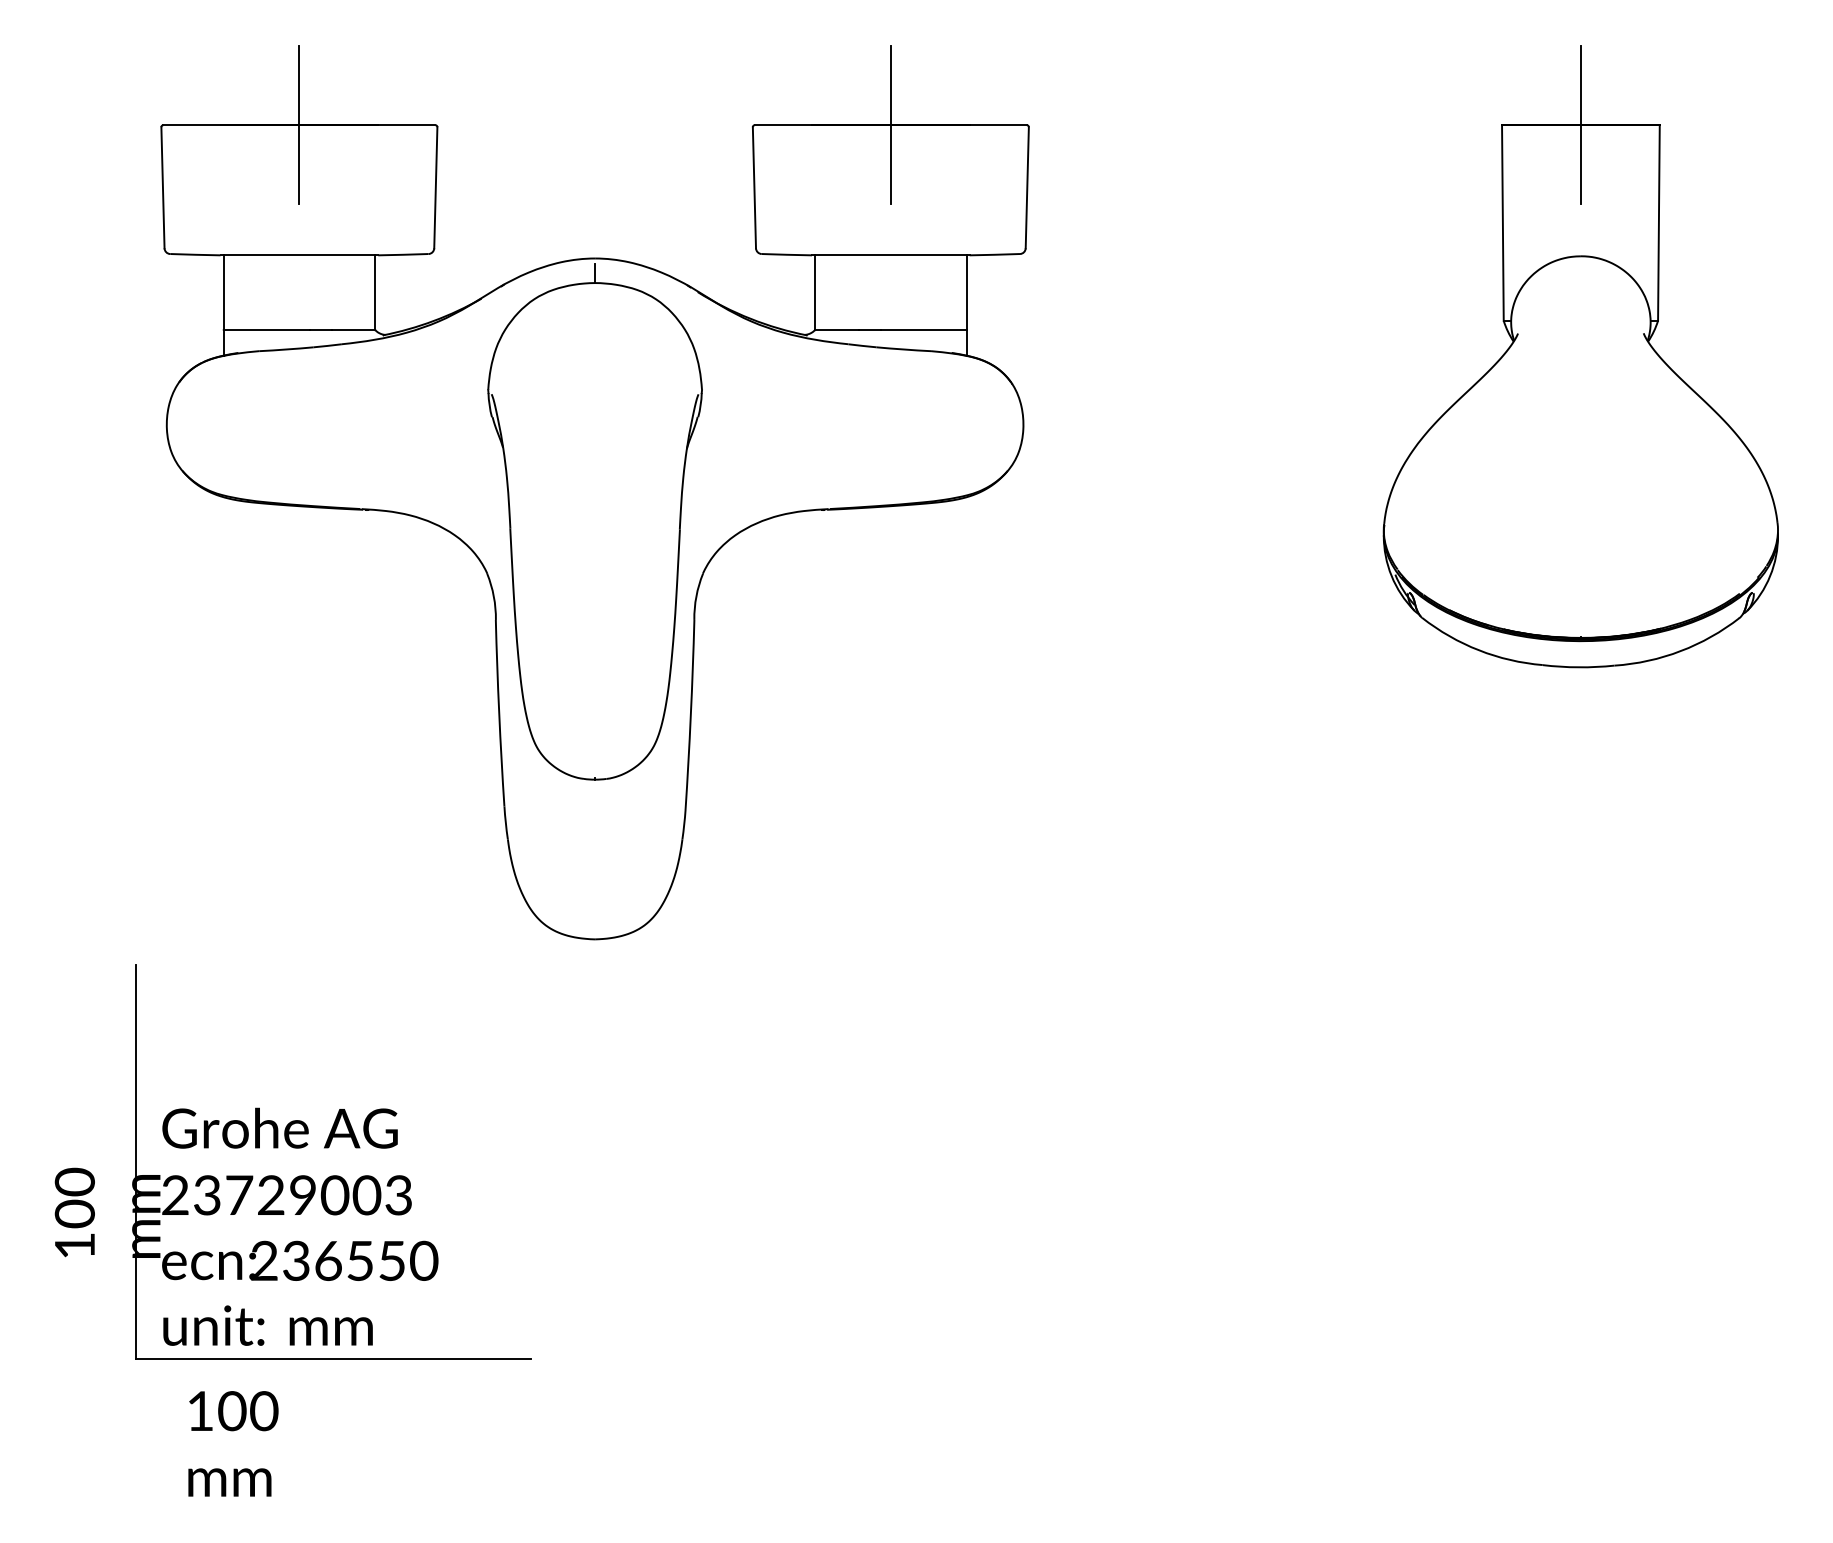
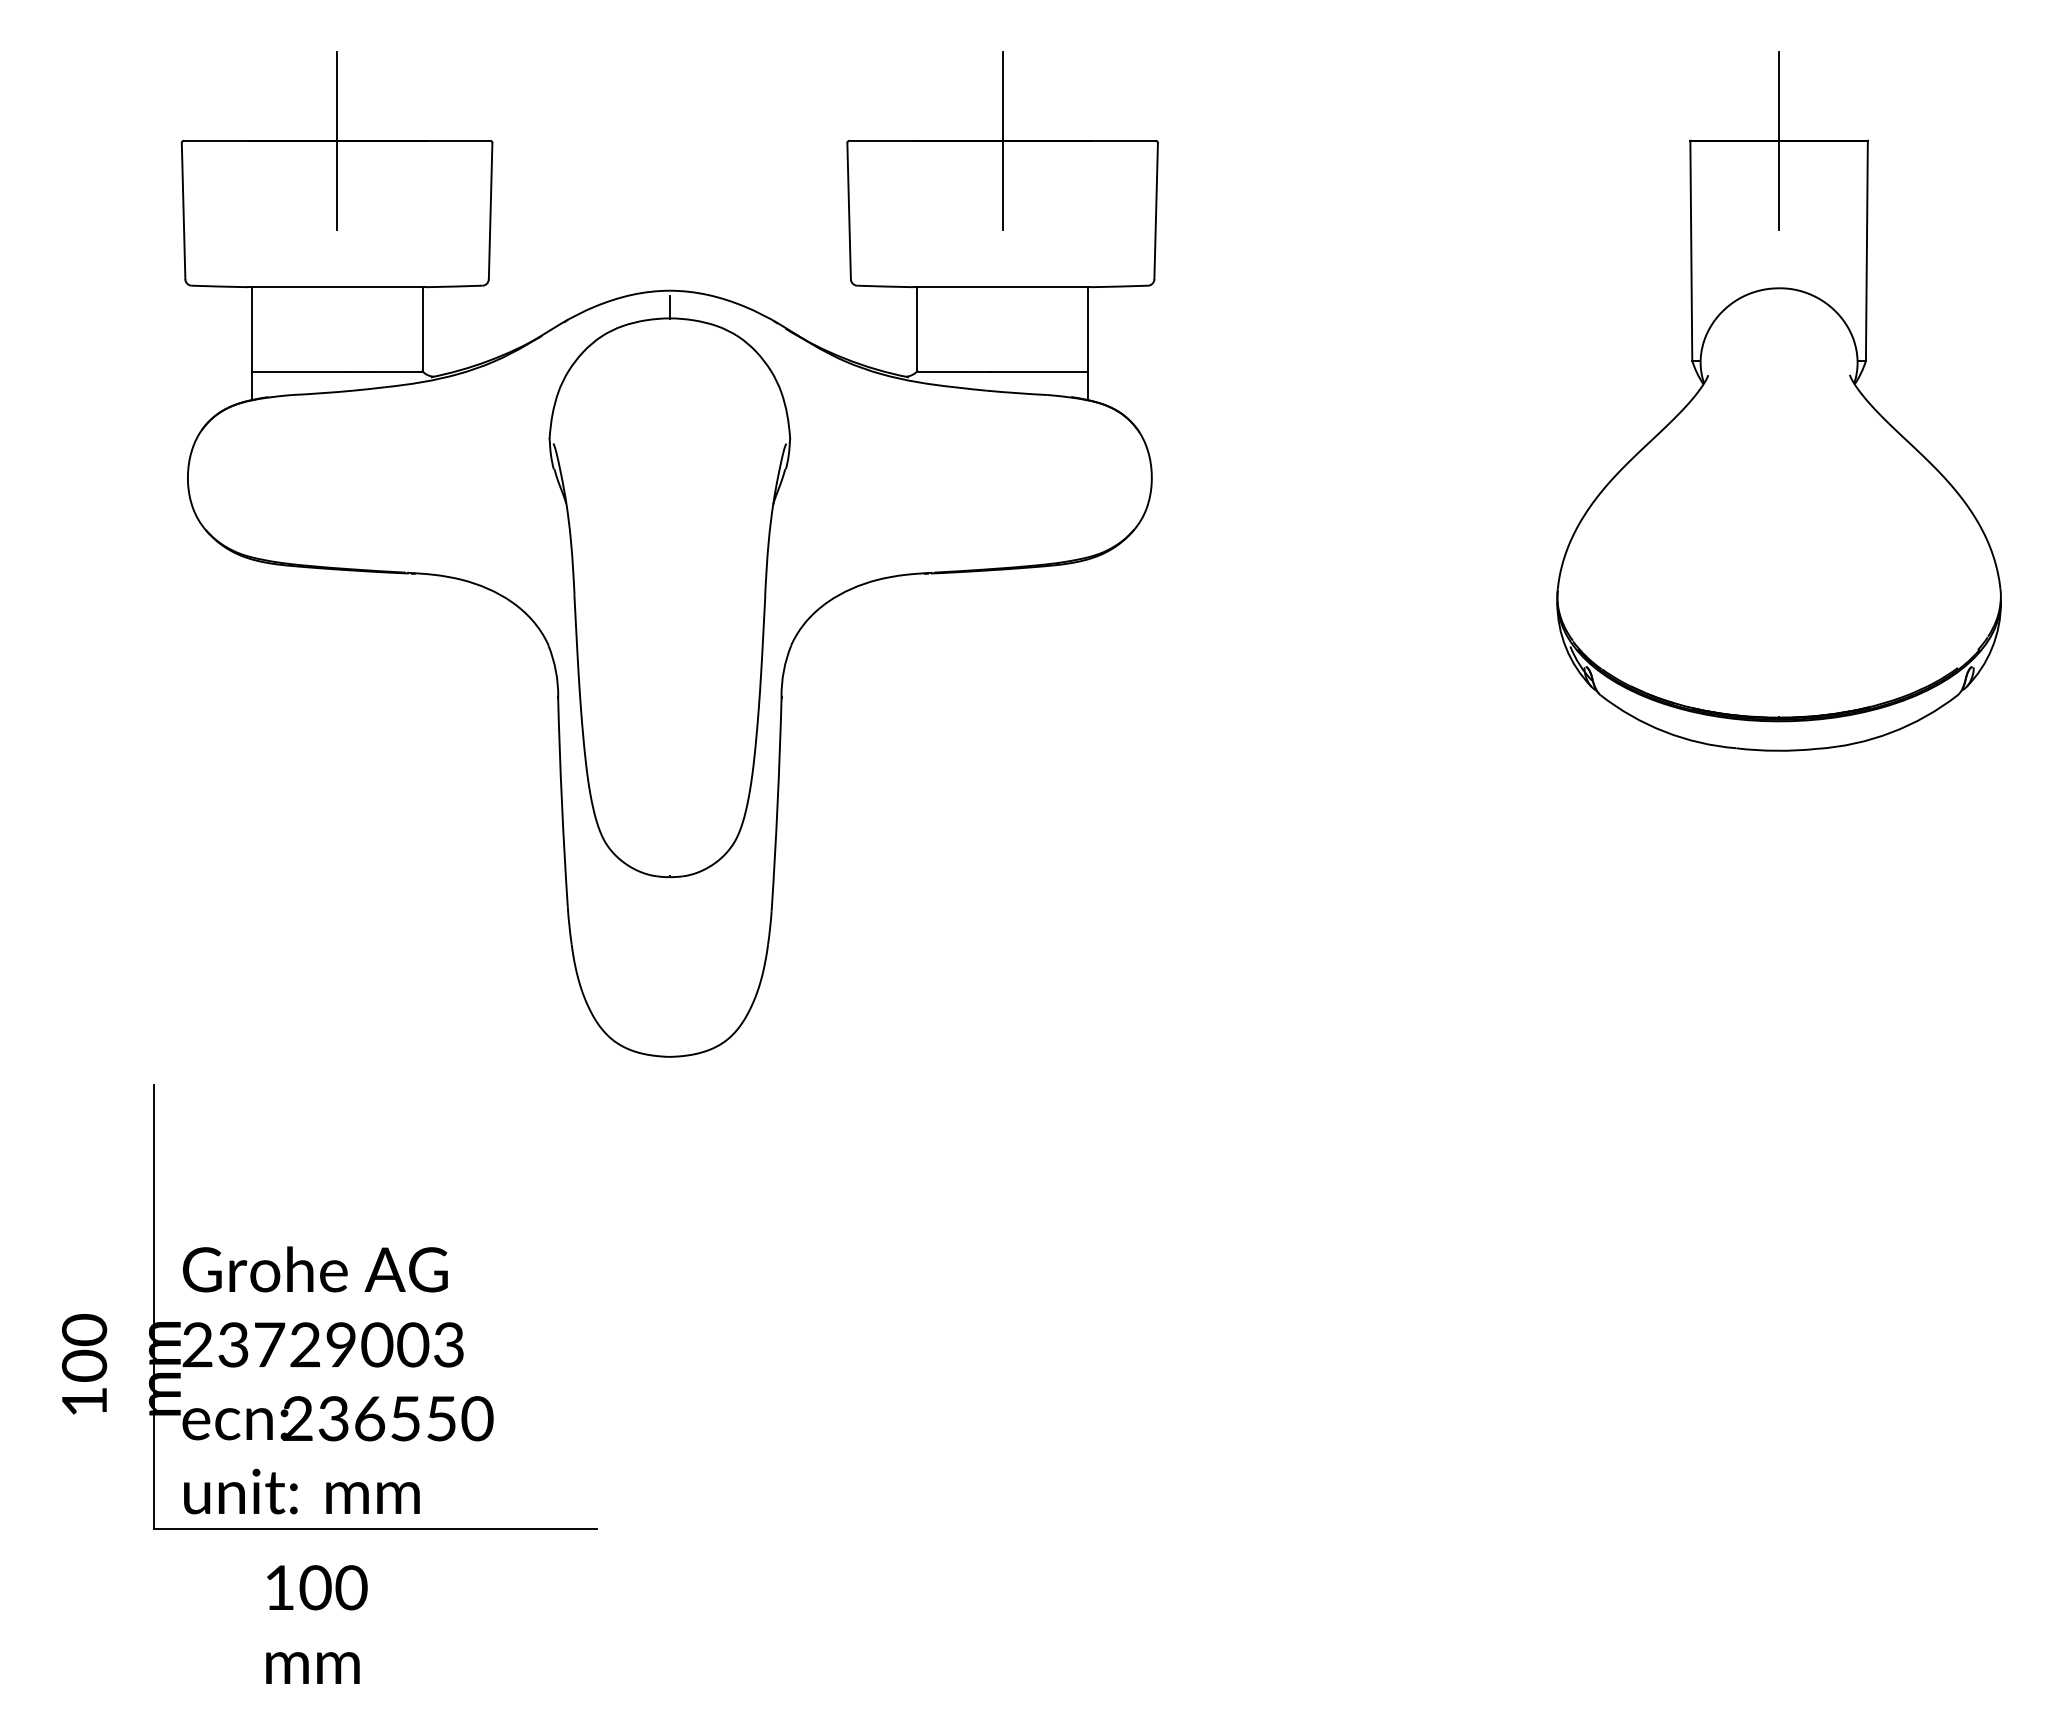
text: (233, 1443) -> (316, 1624), moved

